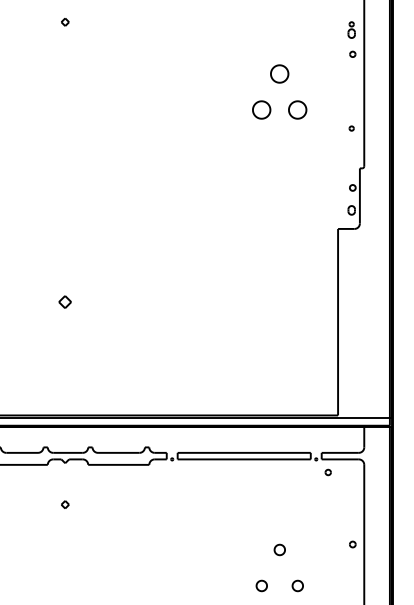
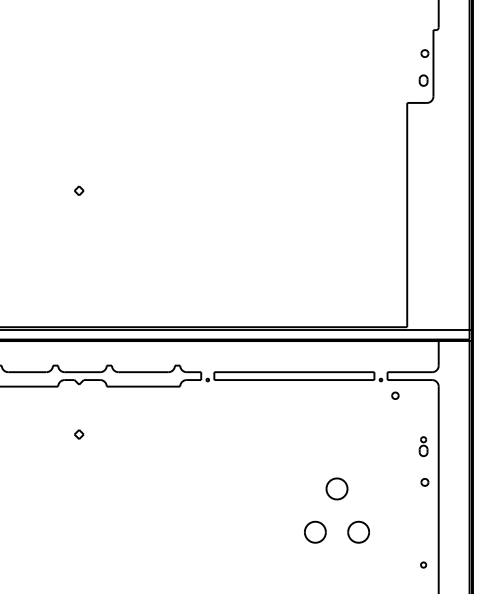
part: (65, 301) -> (79, 190), size x0.62
part: (351, 514) -> (423, 446), added
part: (279, 549) -> (336, 488), size x1.67
part: (261, 585) -> (315, 531), size x1.67
part: (297, 585) -> (358, 531), size x1.67

